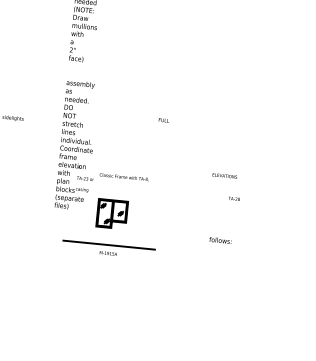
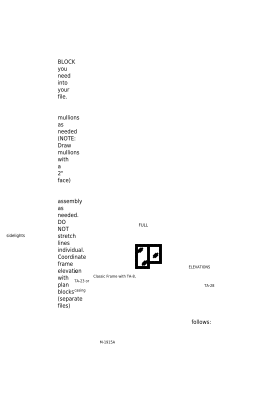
part: (112, 214) -> (148, 256), moved
line: (109, 244) -> (107, 334), removed

